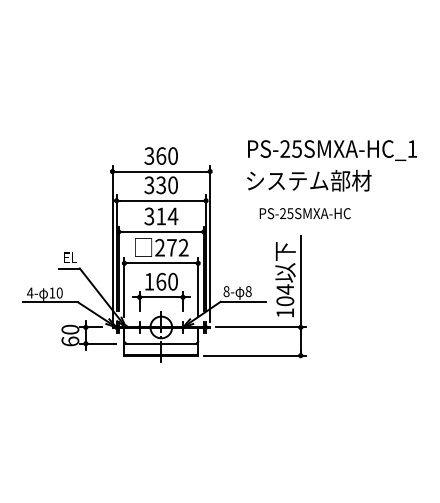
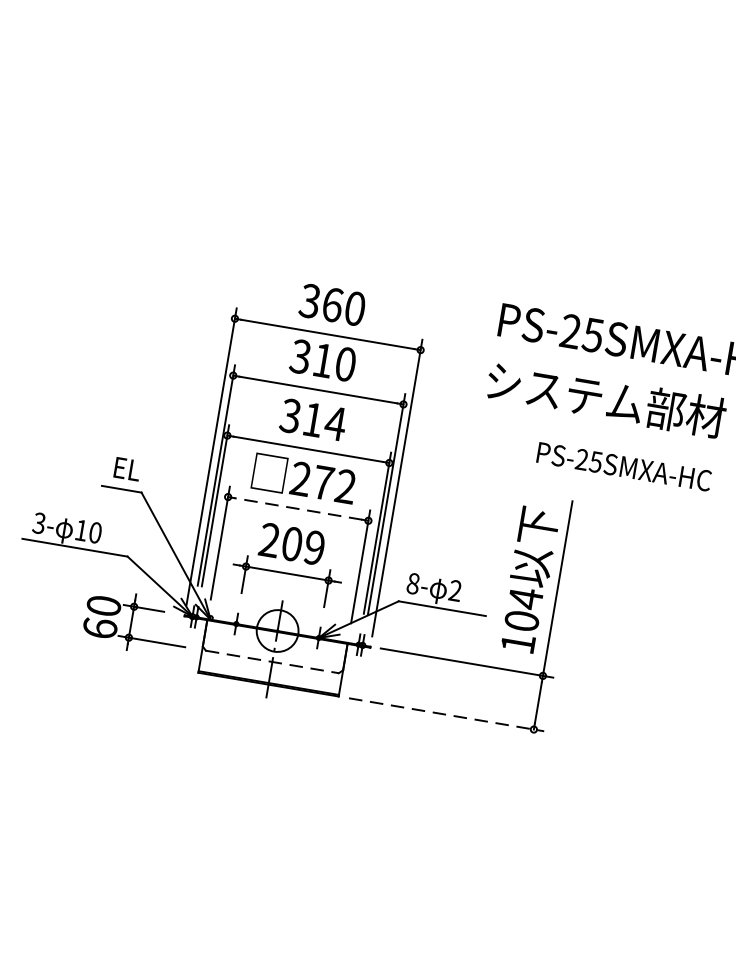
text: (160, 185) -> (321, 360), 330 -> 310
text: (304, 213) -> (622, 466), moved
line: (161, 263) -> (298, 509), solid -> dashed
text: (160, 281) -> (290, 543), 160 -> 209
text: (248, 291) -> (455, 590), 8 -> 2
text: (30, 292) -> (40, 522), 4- -> 3-
line: (161, 343) -> (272, 661), solid -> dashed
line: (255, 355) -> (447, 714), solid -> dashed

